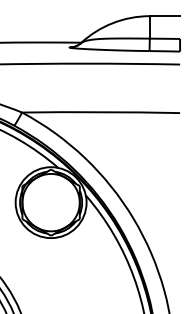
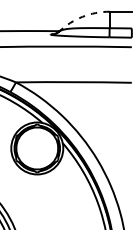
arc: (112, 23) -> (82, 17), solid -> dashed

